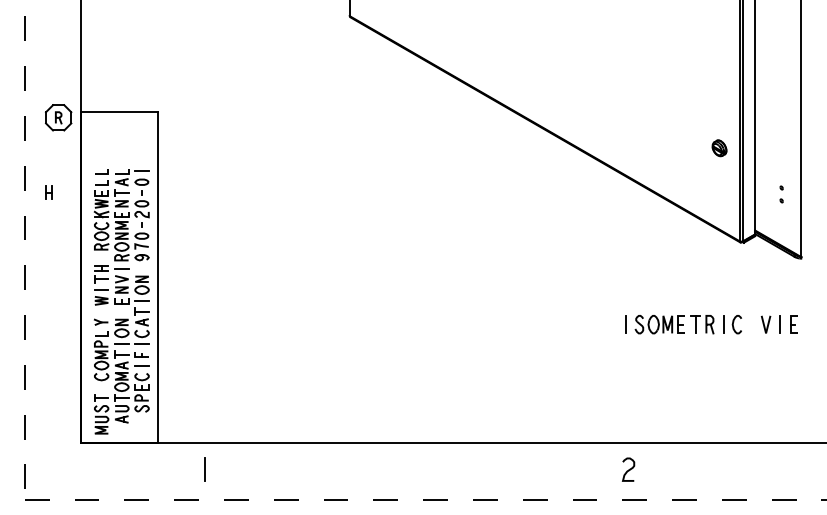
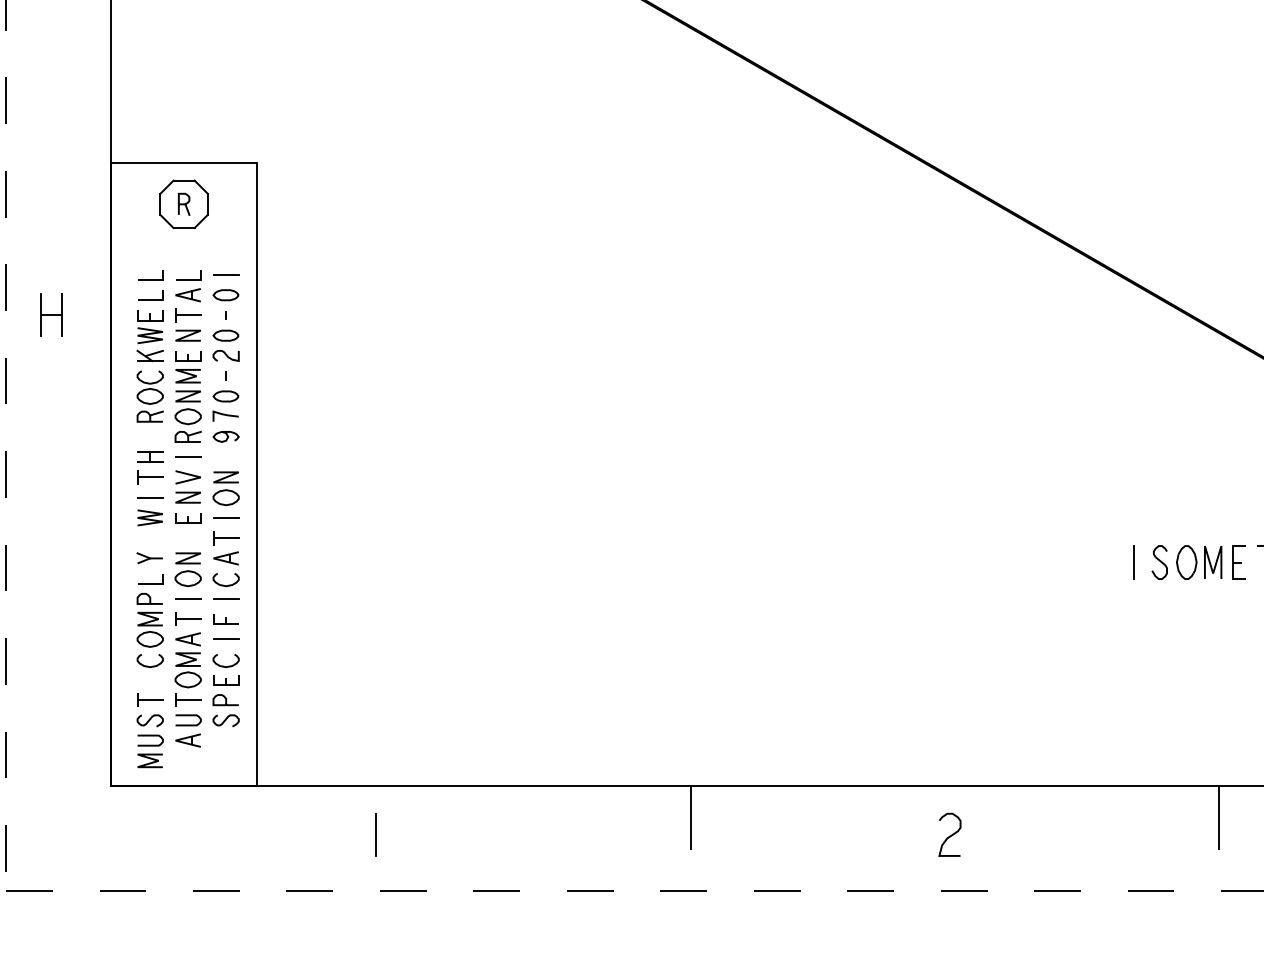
part: (58, 117) -> (183, 203), moved
part: (48, 192) -> (50, 314), size x1.67
line: (389, 460) -> (690, 817), added
line: (670, 460) -> (1218, 817), added
line: (204, 469) -> (375, 834), moved
curve: (628, 469) -> (949, 834), moved

